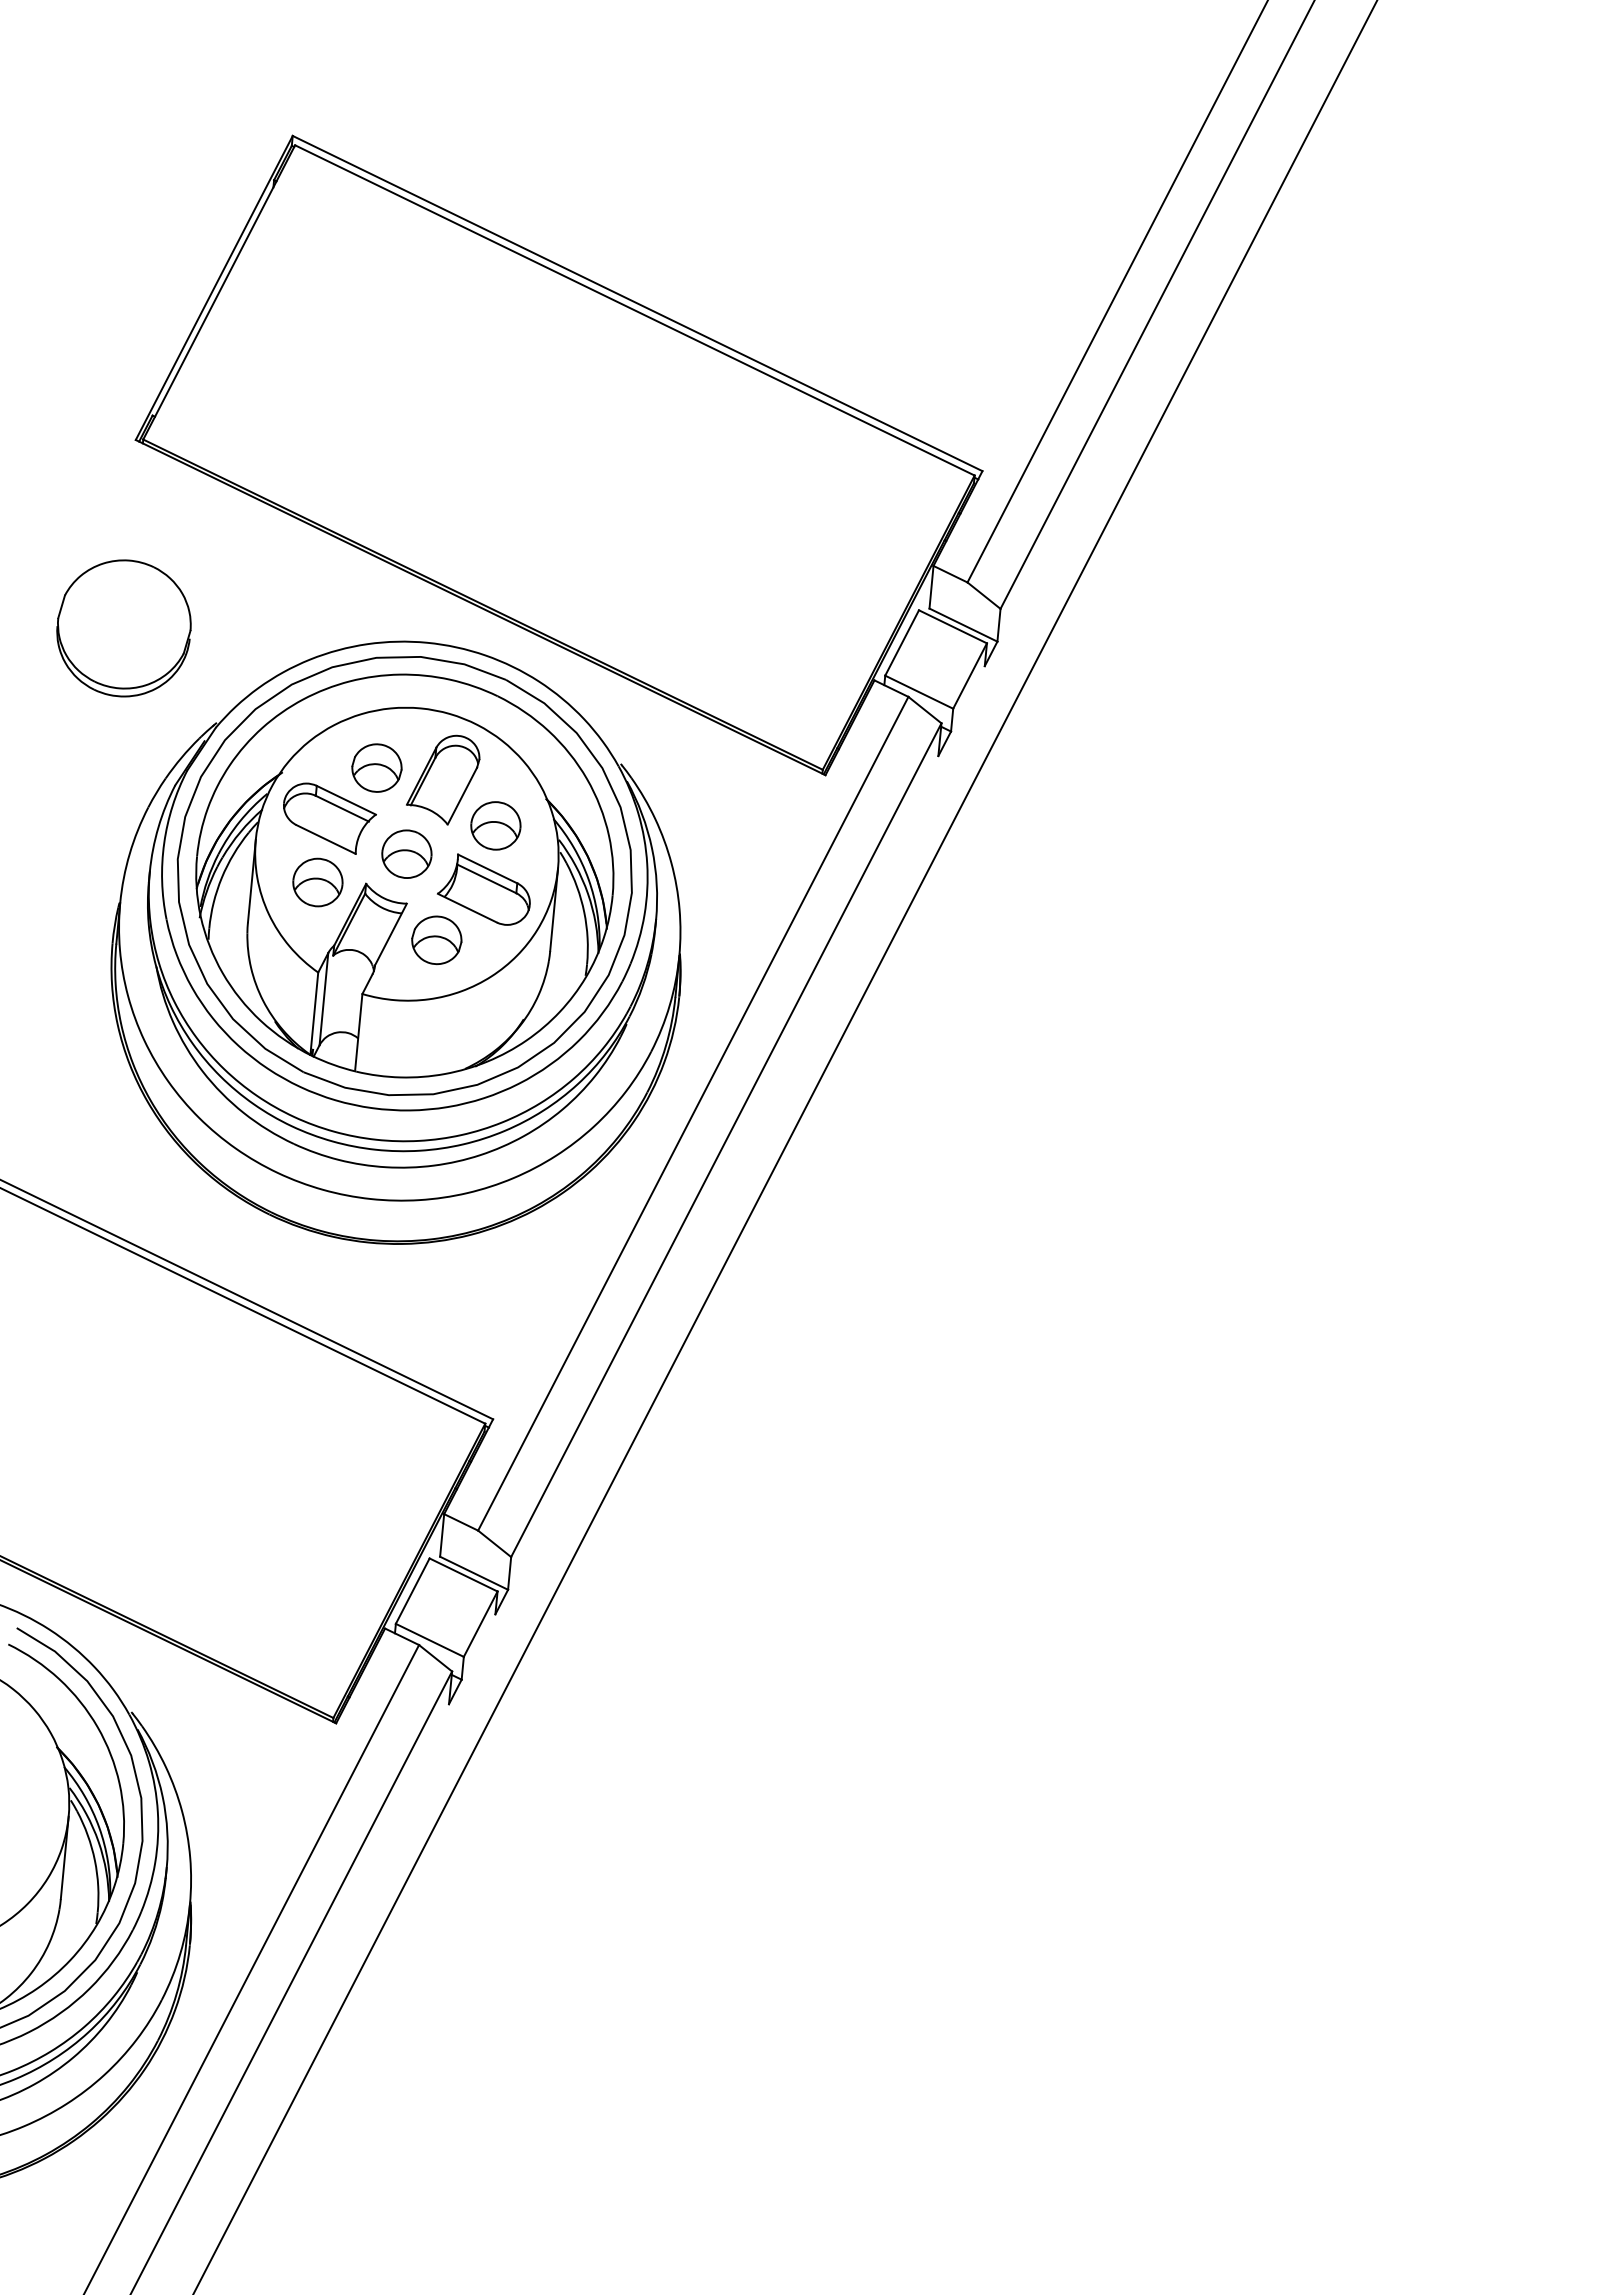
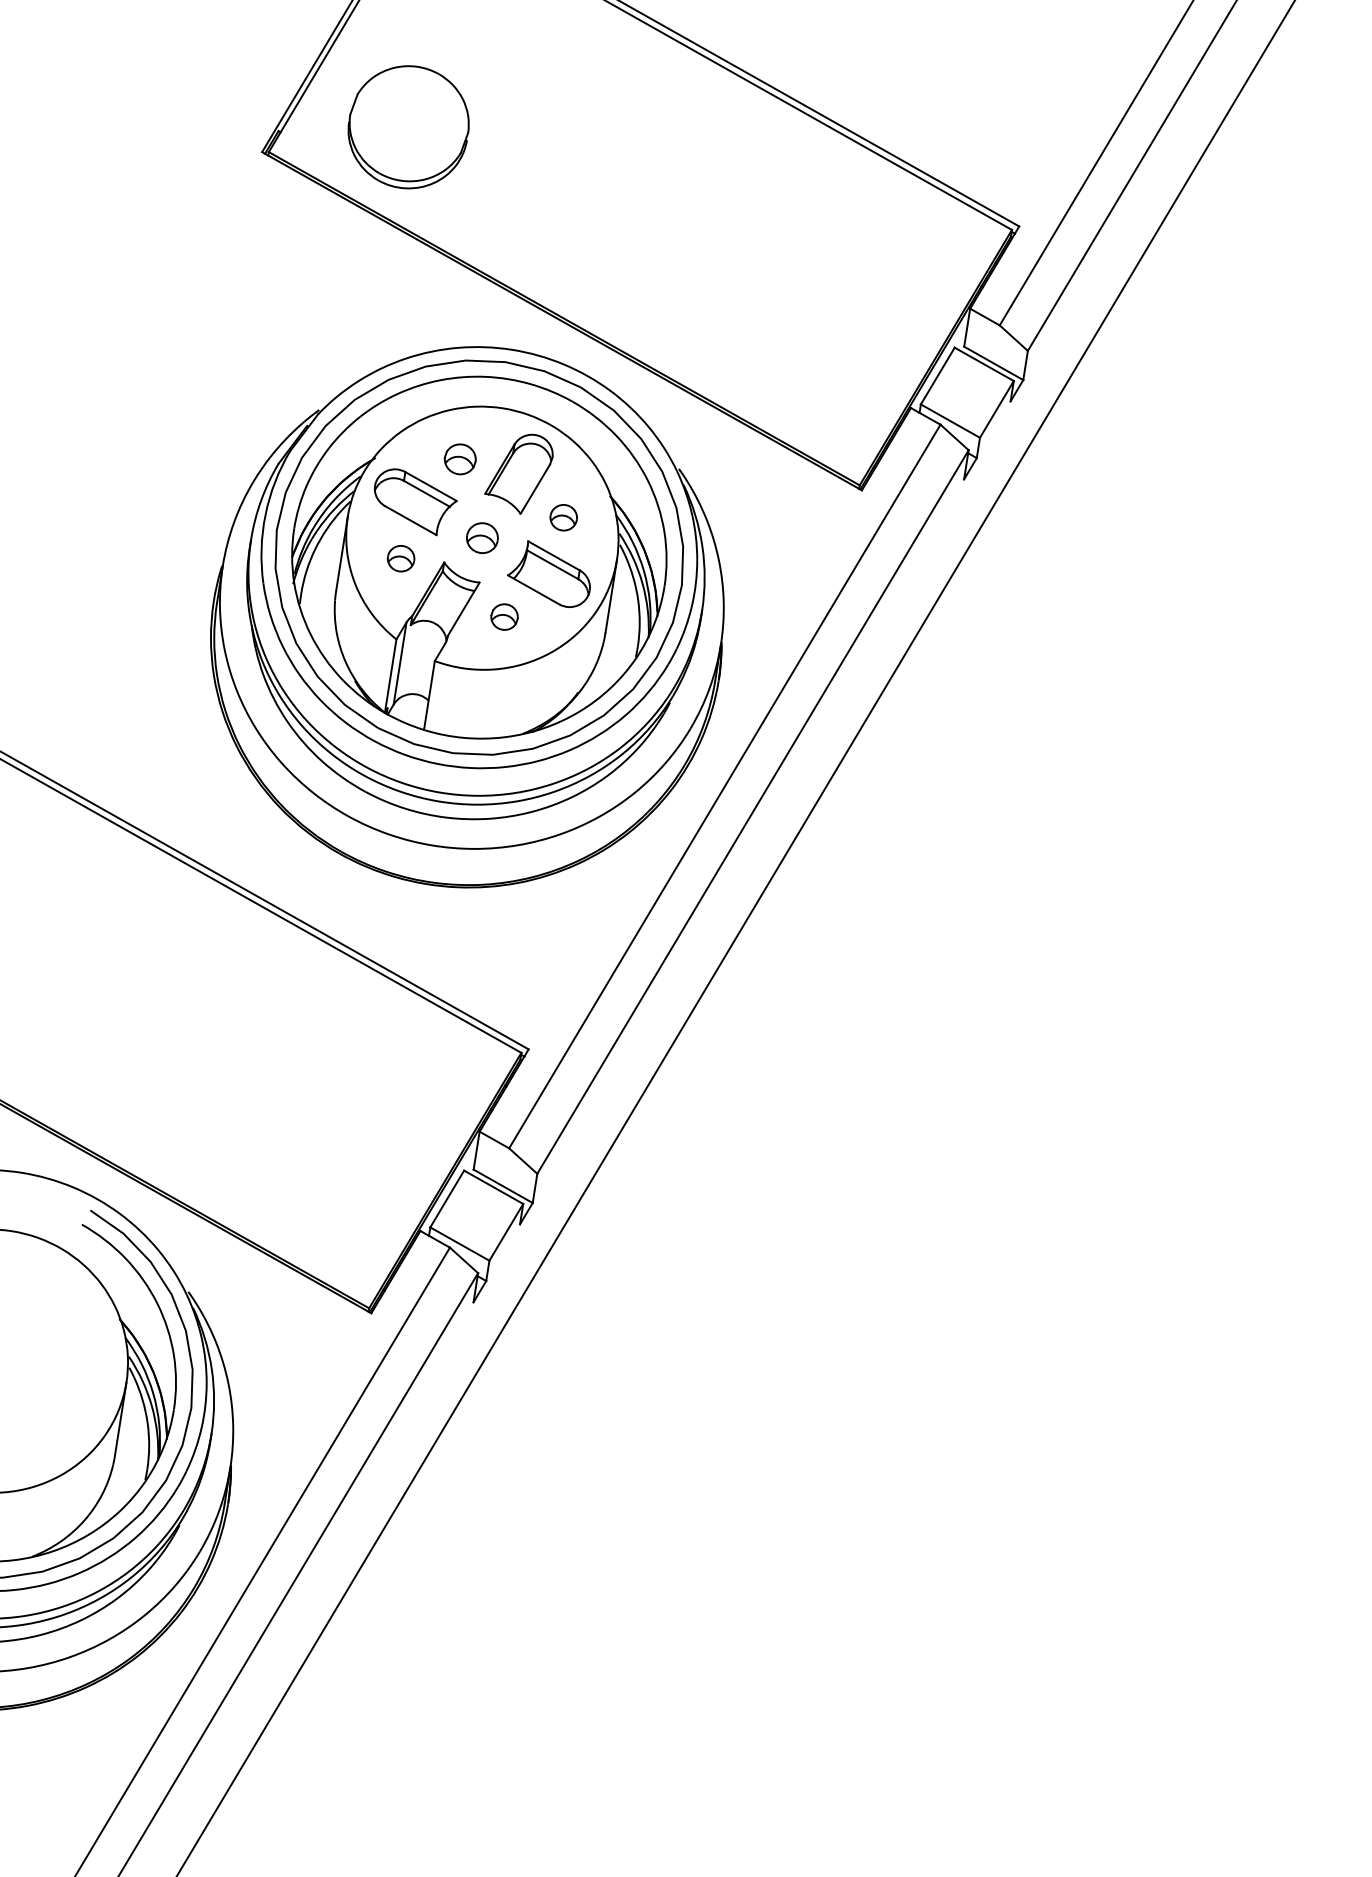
part: (123, 628) -> (408, 127), moved
part: (376, 767) -> (459, 458), size x0.7
part: (495, 825) -> (563, 517), size x0.6
part: (406, 853) -> (482, 537), size x0.7
part: (317, 882) -> (400, 558), size x0.6
part: (436, 940) -> (504, 617), size x0.6

